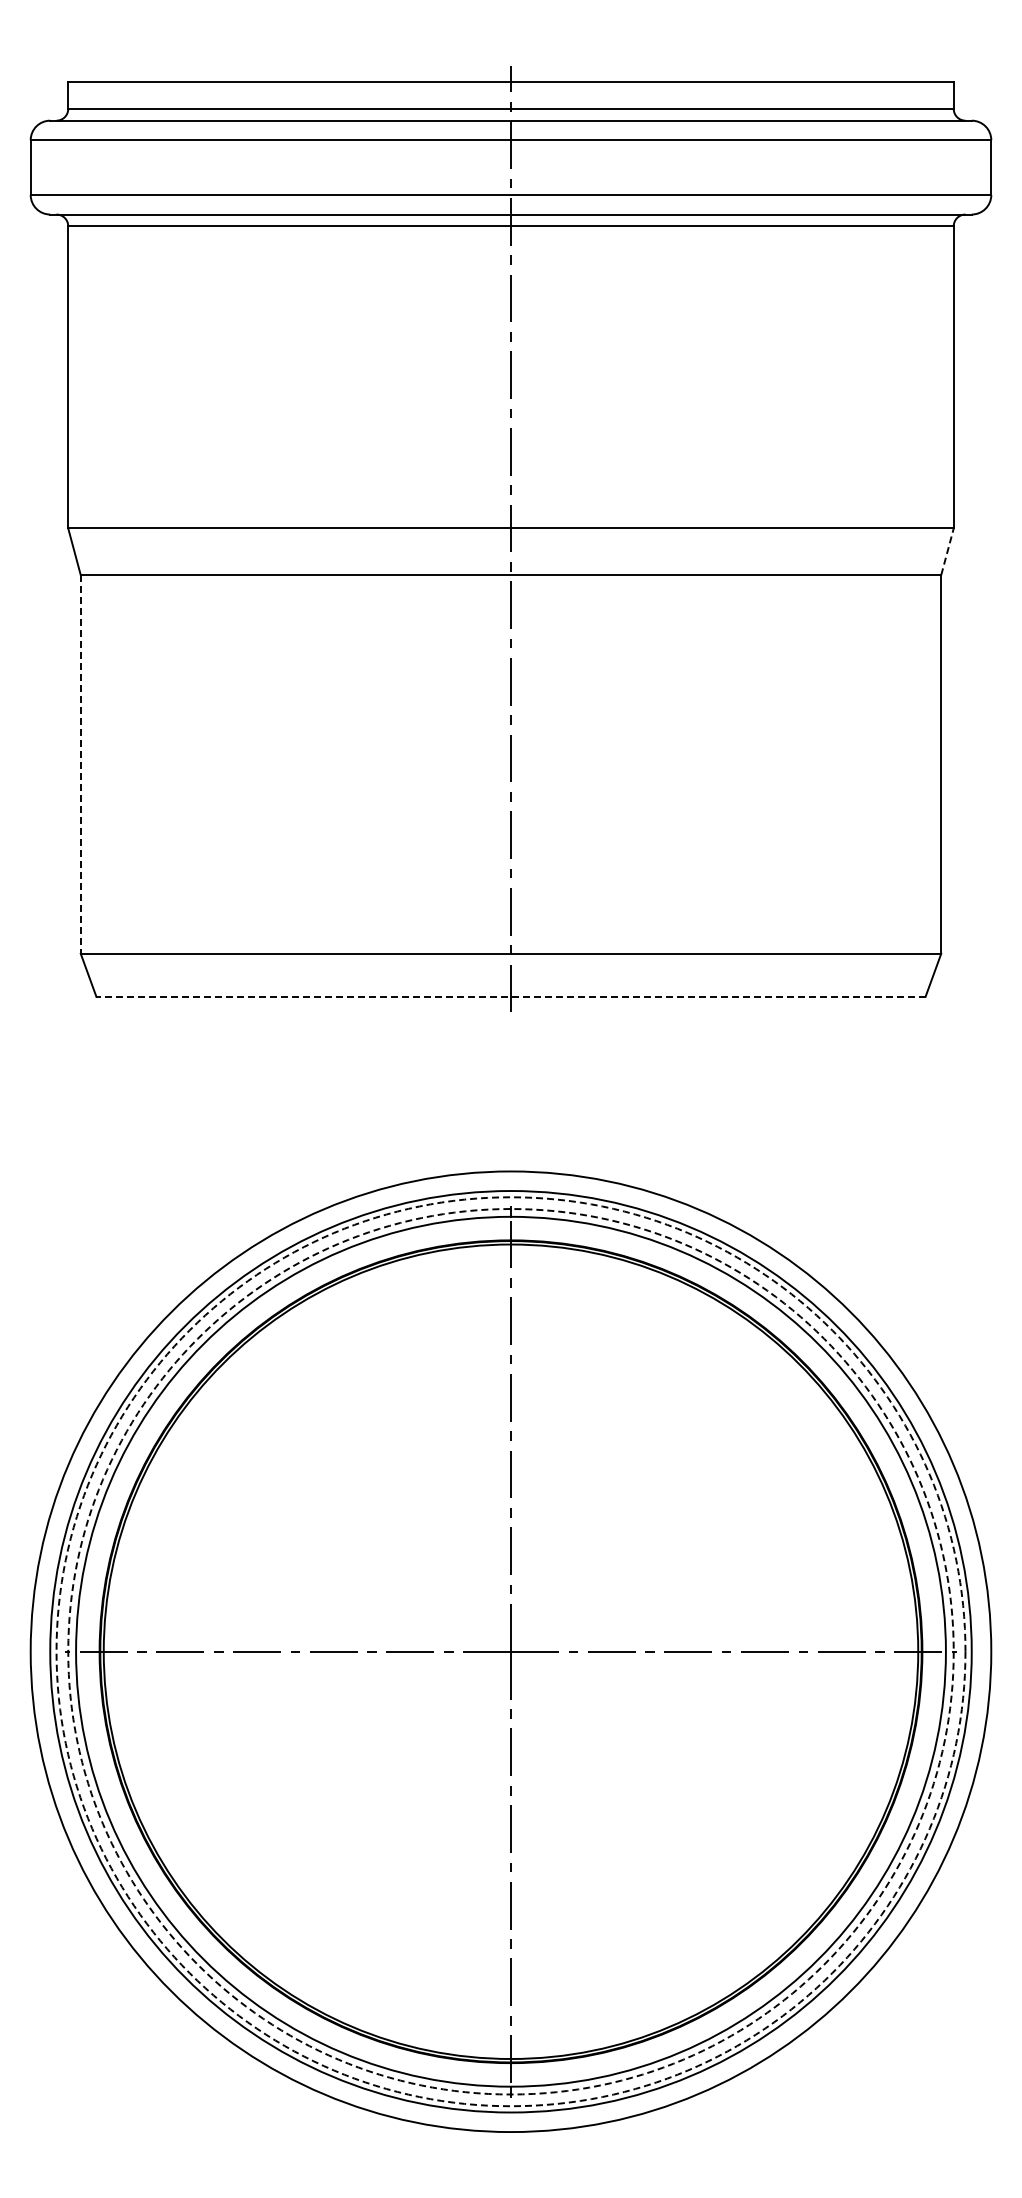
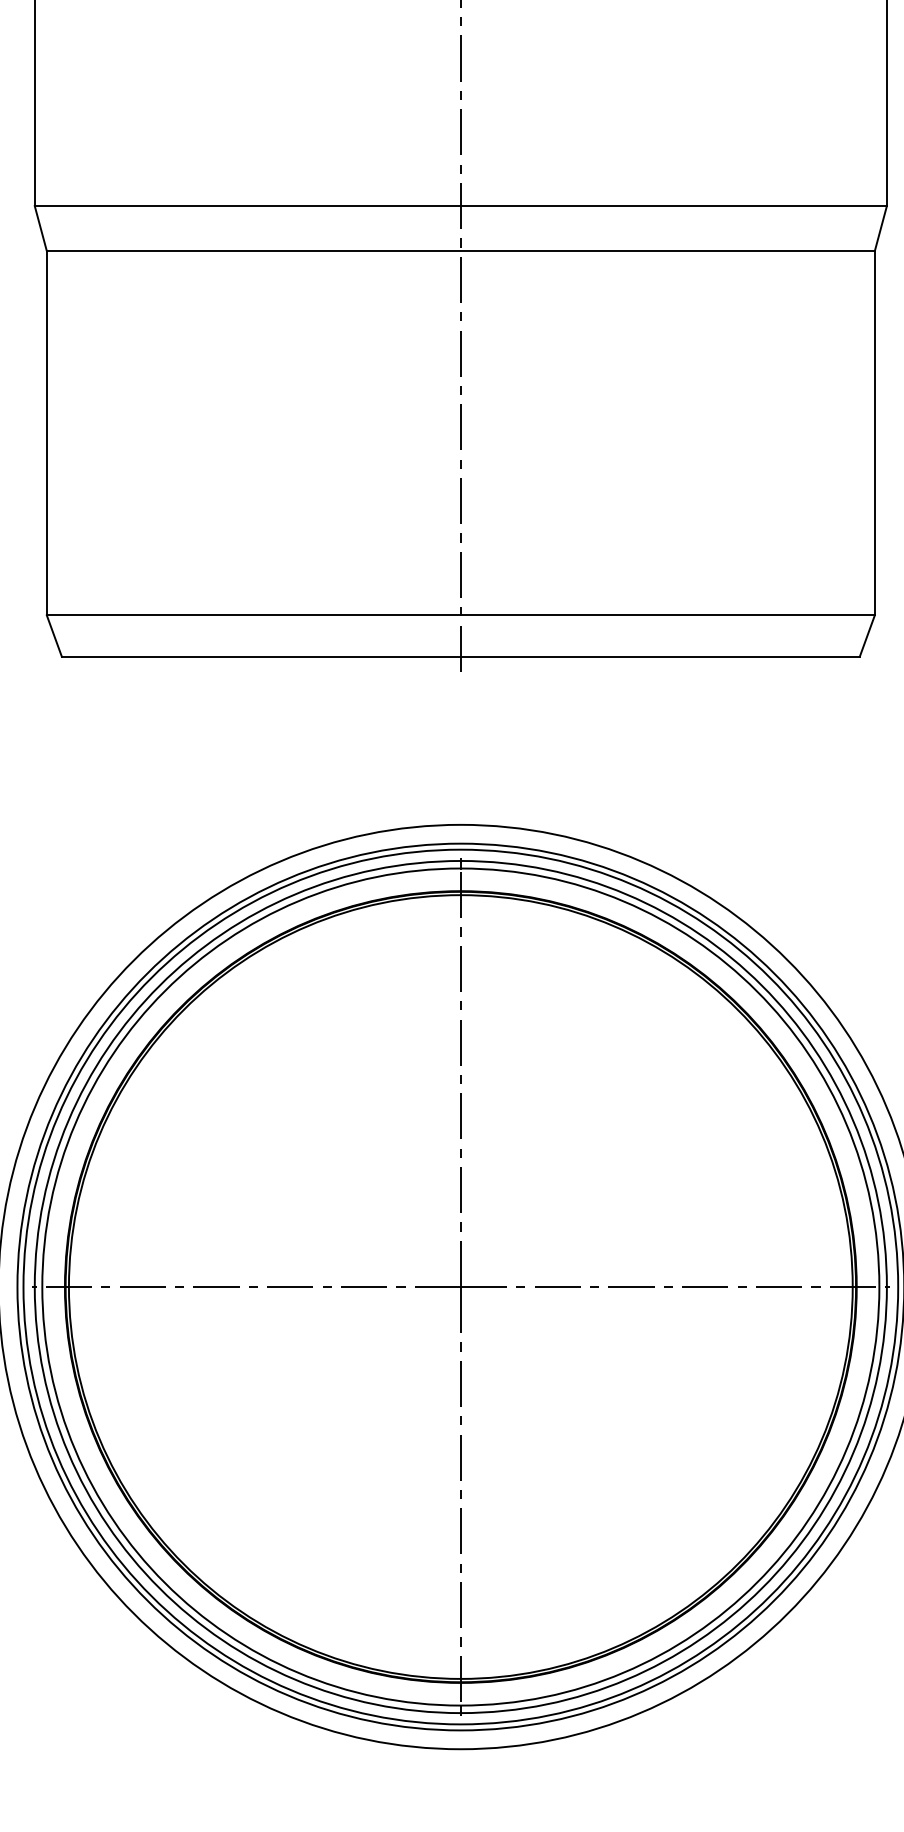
line: (947, 551) -> (880, 228), dashed -> solid
line: (80, 764) -> (46, 433), dashed -> solid
line: (511, 996) -> (461, 656), dashed -> solid
circle: (510, 1651) -> (460, 1286), dashed -> solid
circle: (510, 1651) -> (460, 1286), dashed -> solid

